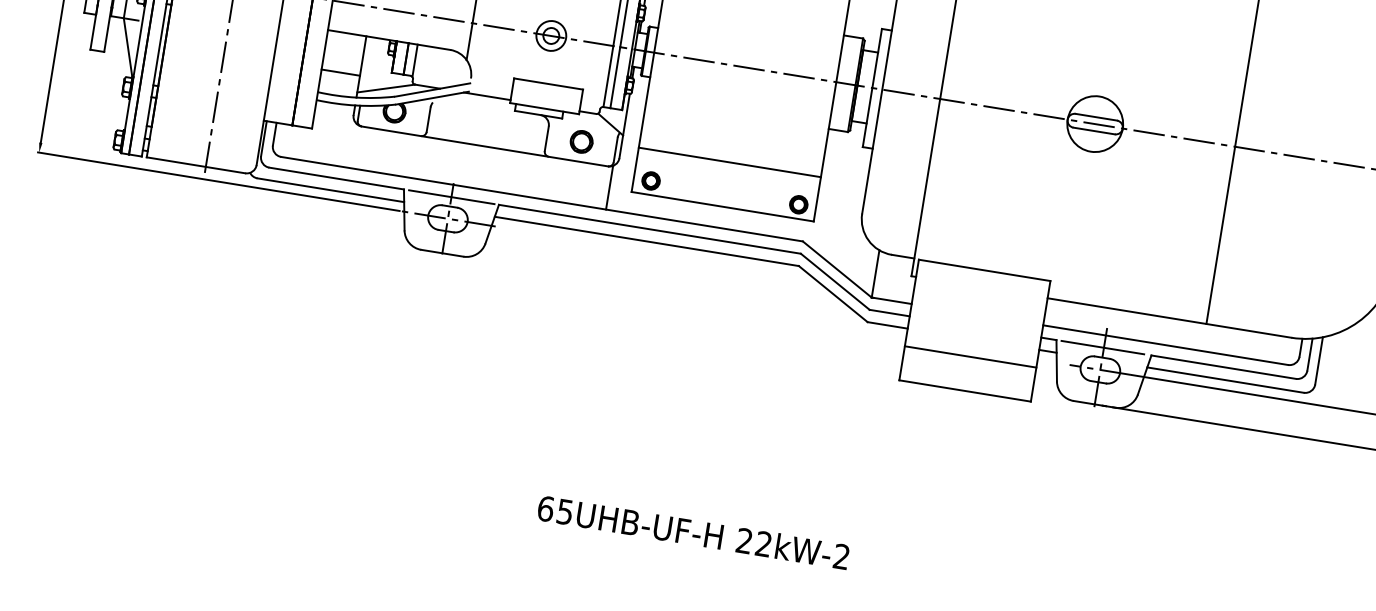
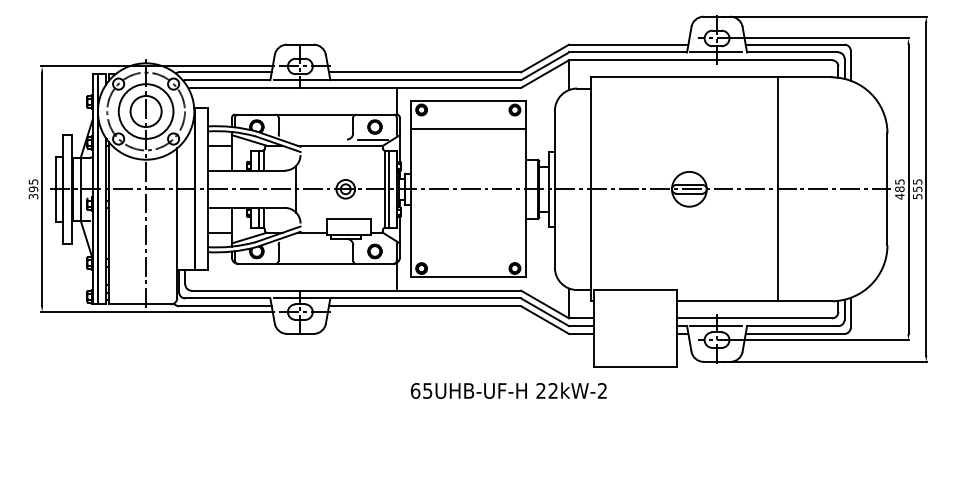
line: (728, 162) -> (467, 249), removed
line: (969, 357) -> (635, 345), removed
text: (693, 532) -> (508, 390), moved

